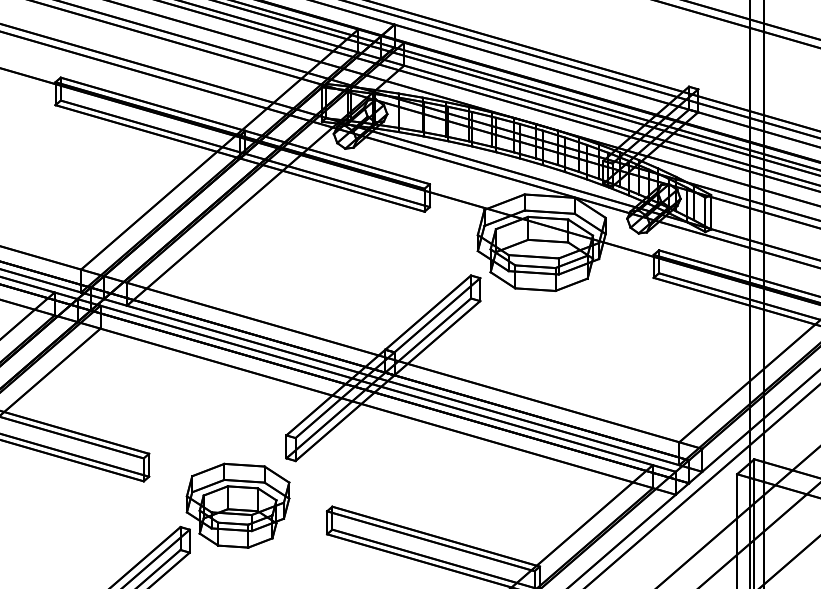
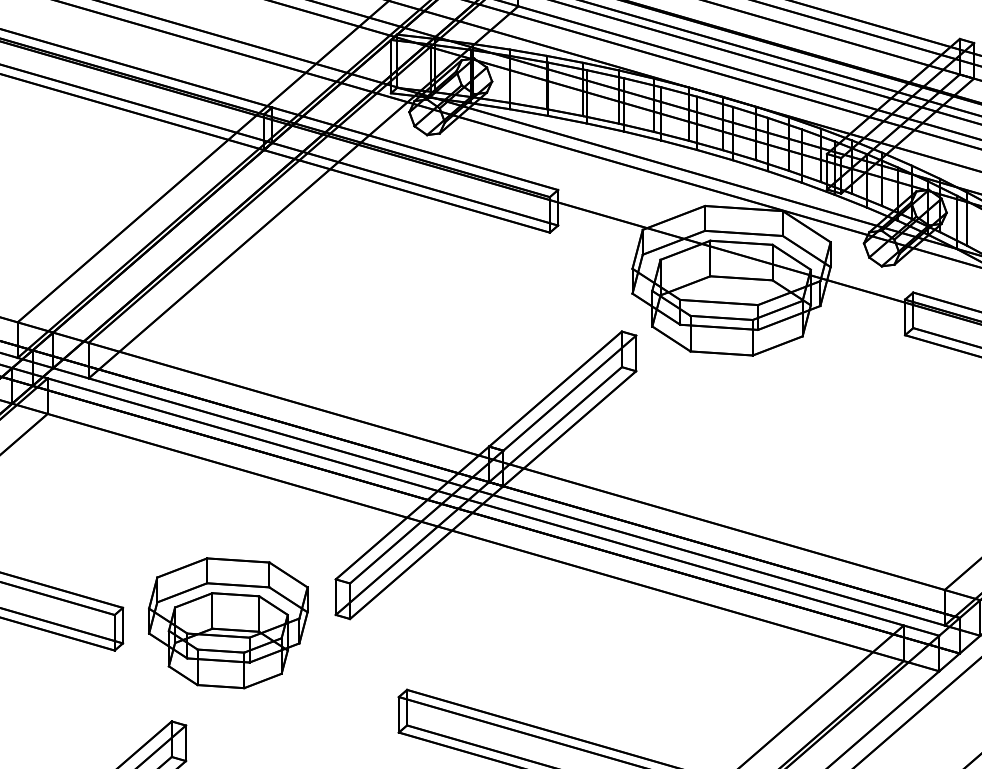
part: (237, 505) -> (227, 622), moved

